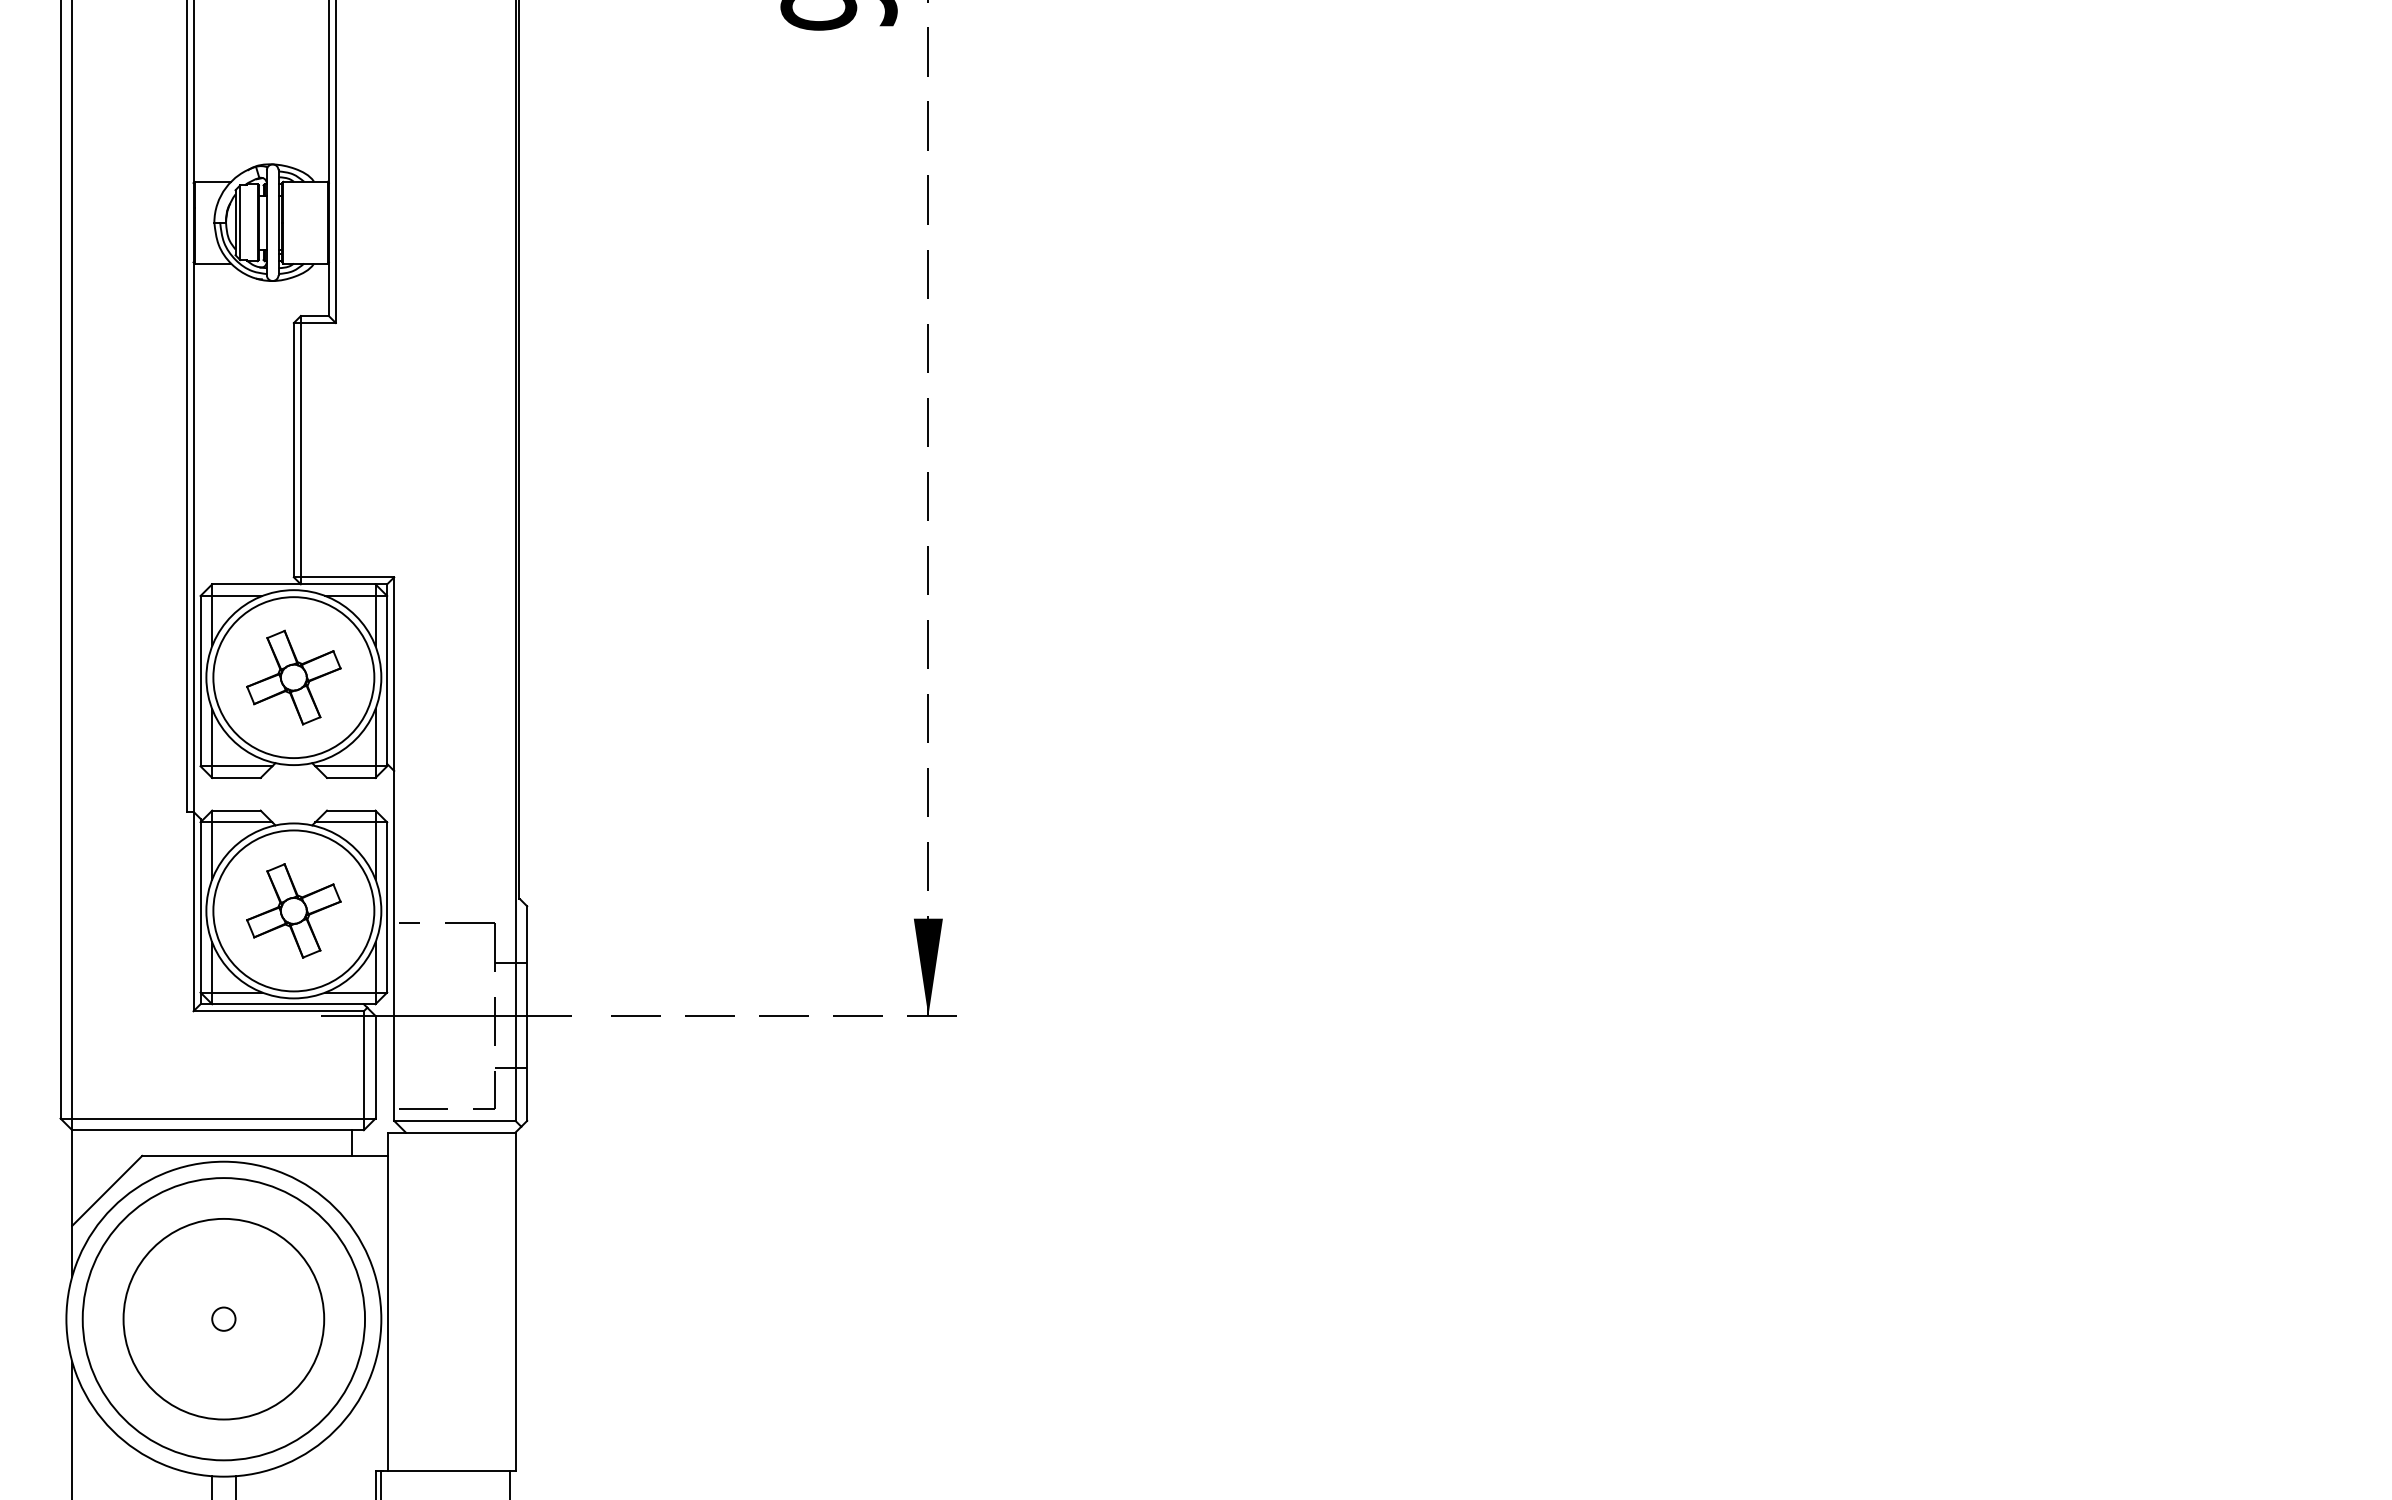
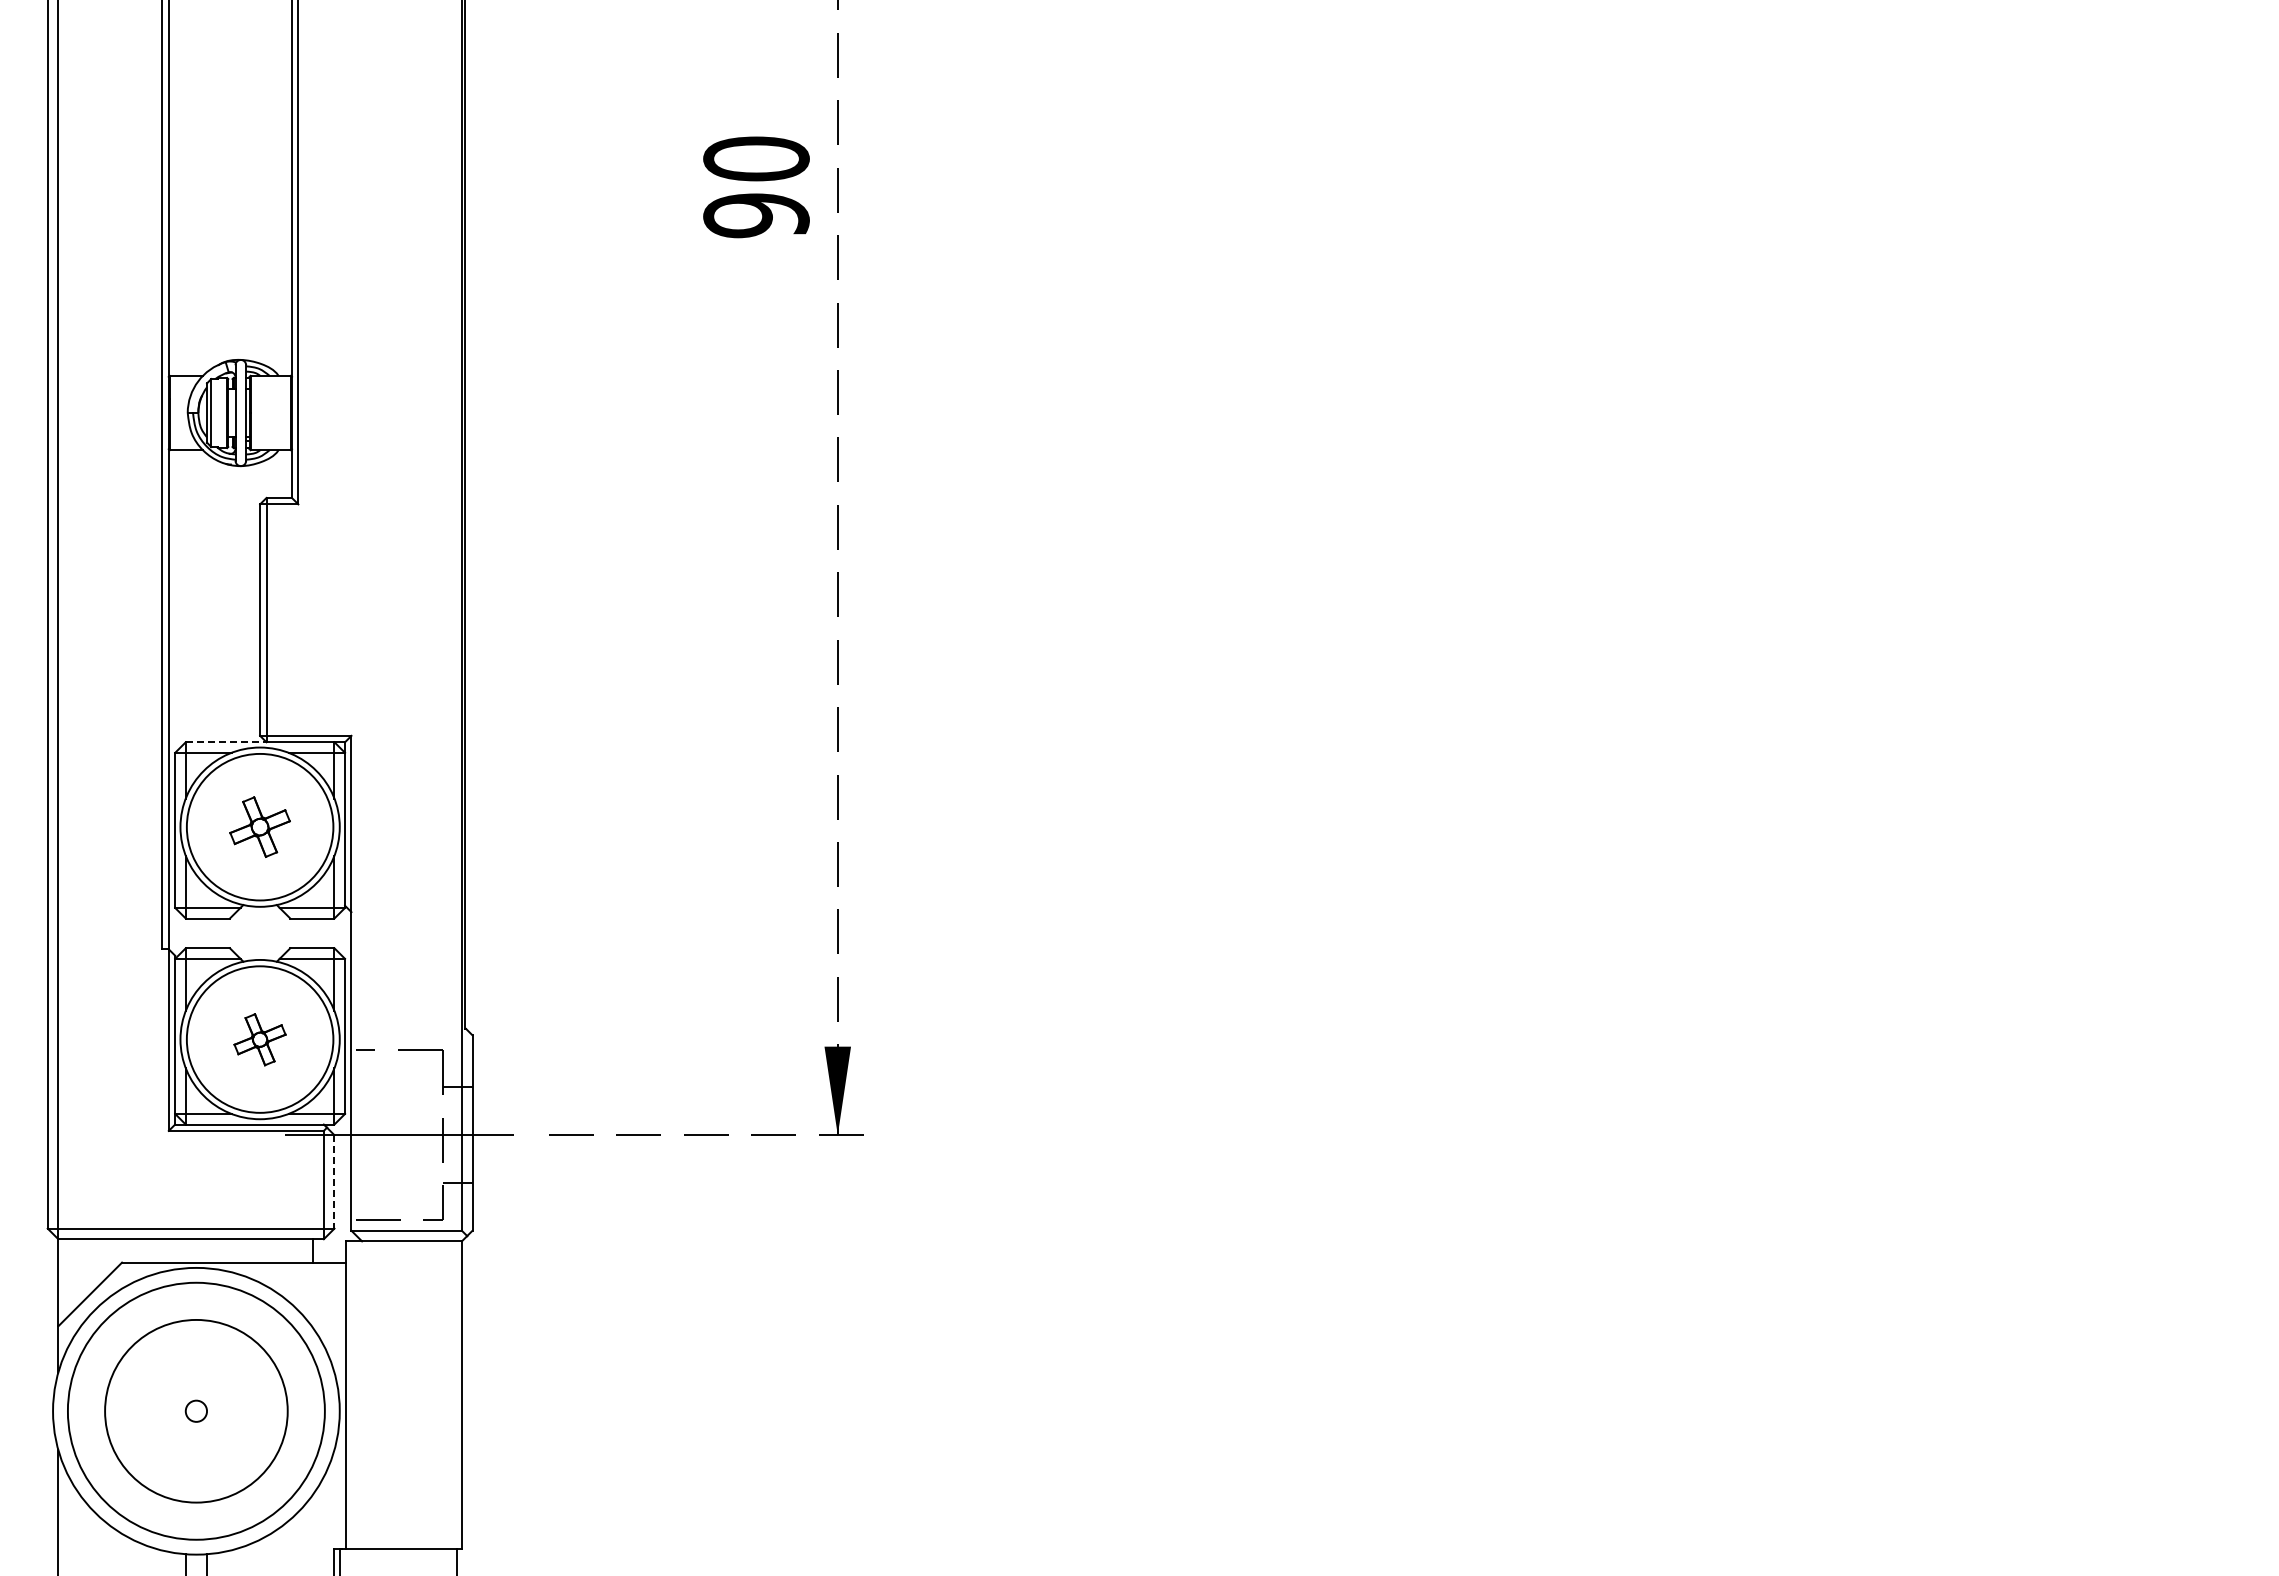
line: (256, 584) -> (226, 742), solid -> dashed
part: (293, 676) -> (259, 826), size x0.7
part: (293, 910) -> (259, 1039), size x0.6
line: (375, 1066) -> (334, 1181), solid -> dashed

